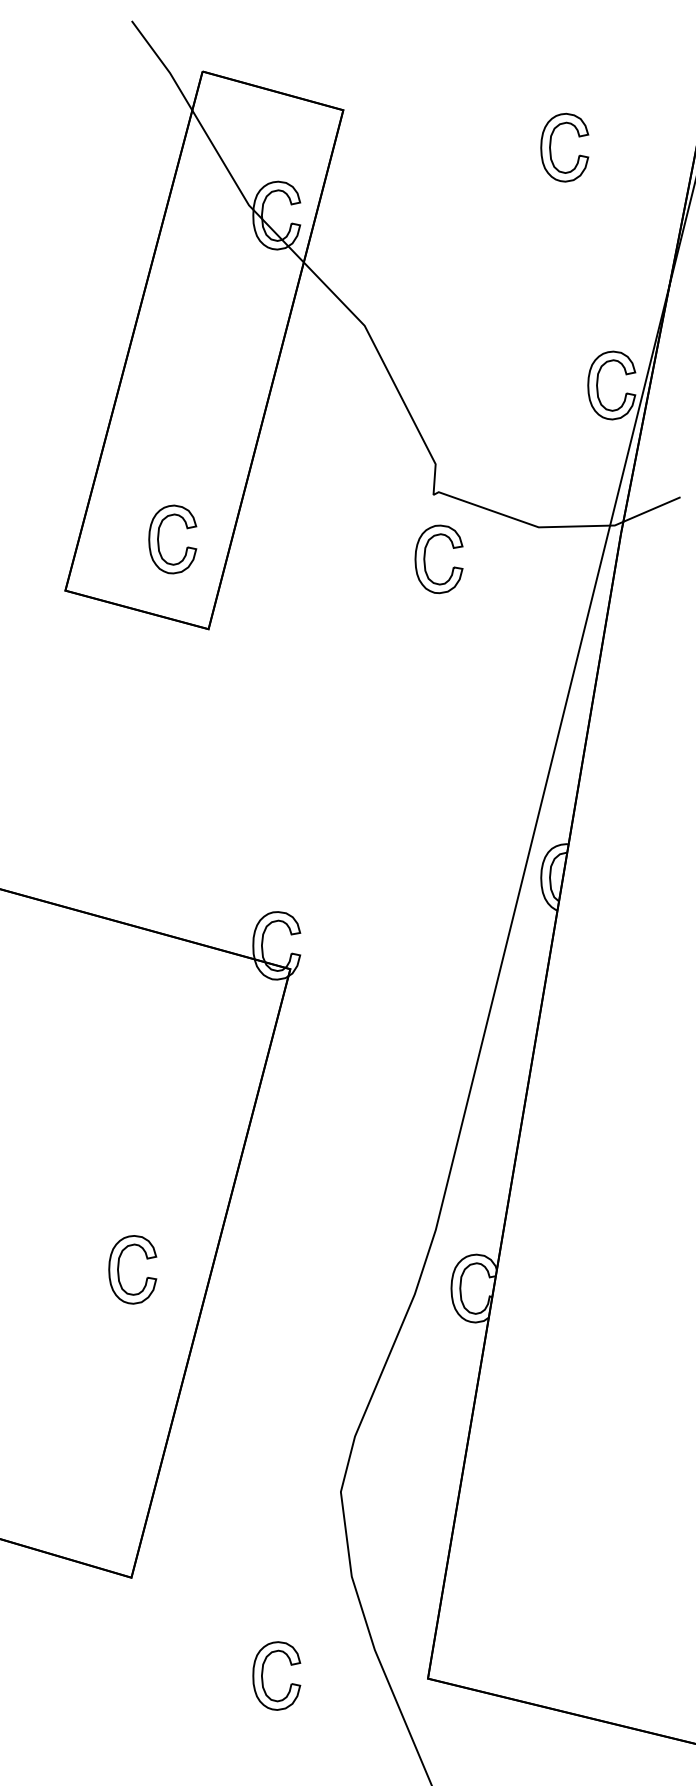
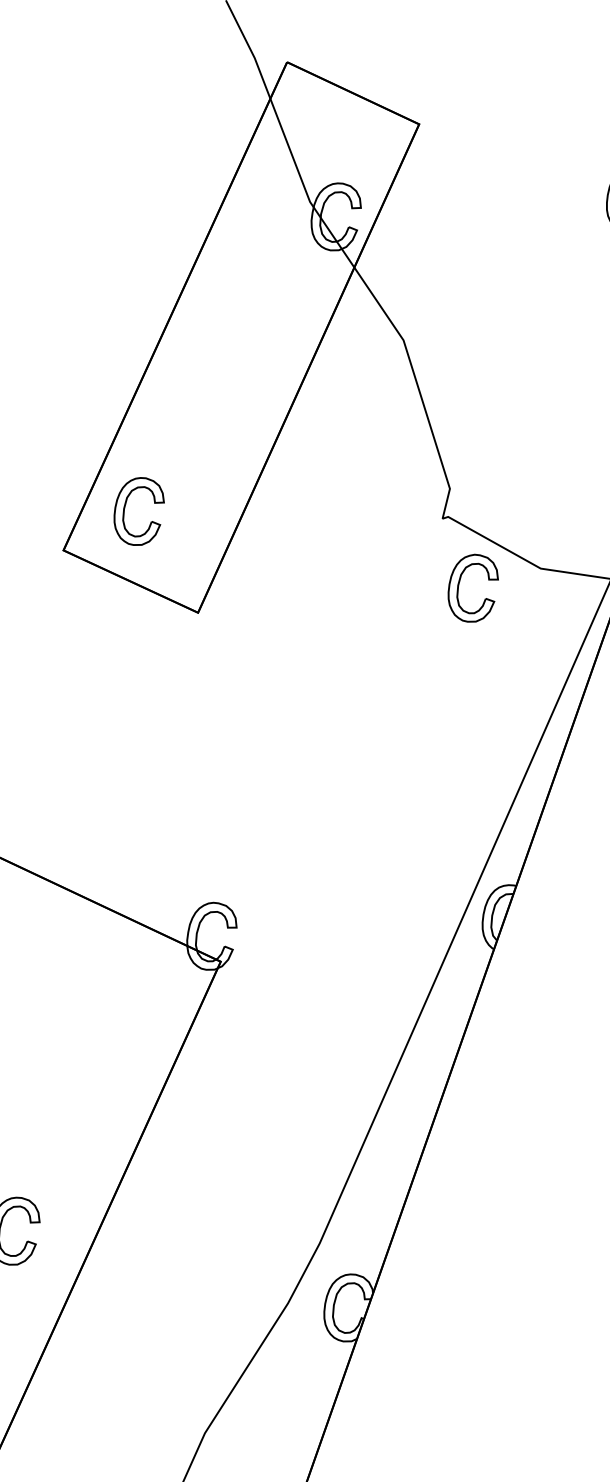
part: (159, 541) -> (125, 511), moved
part: (425, 559) -> (459, 586), moved

